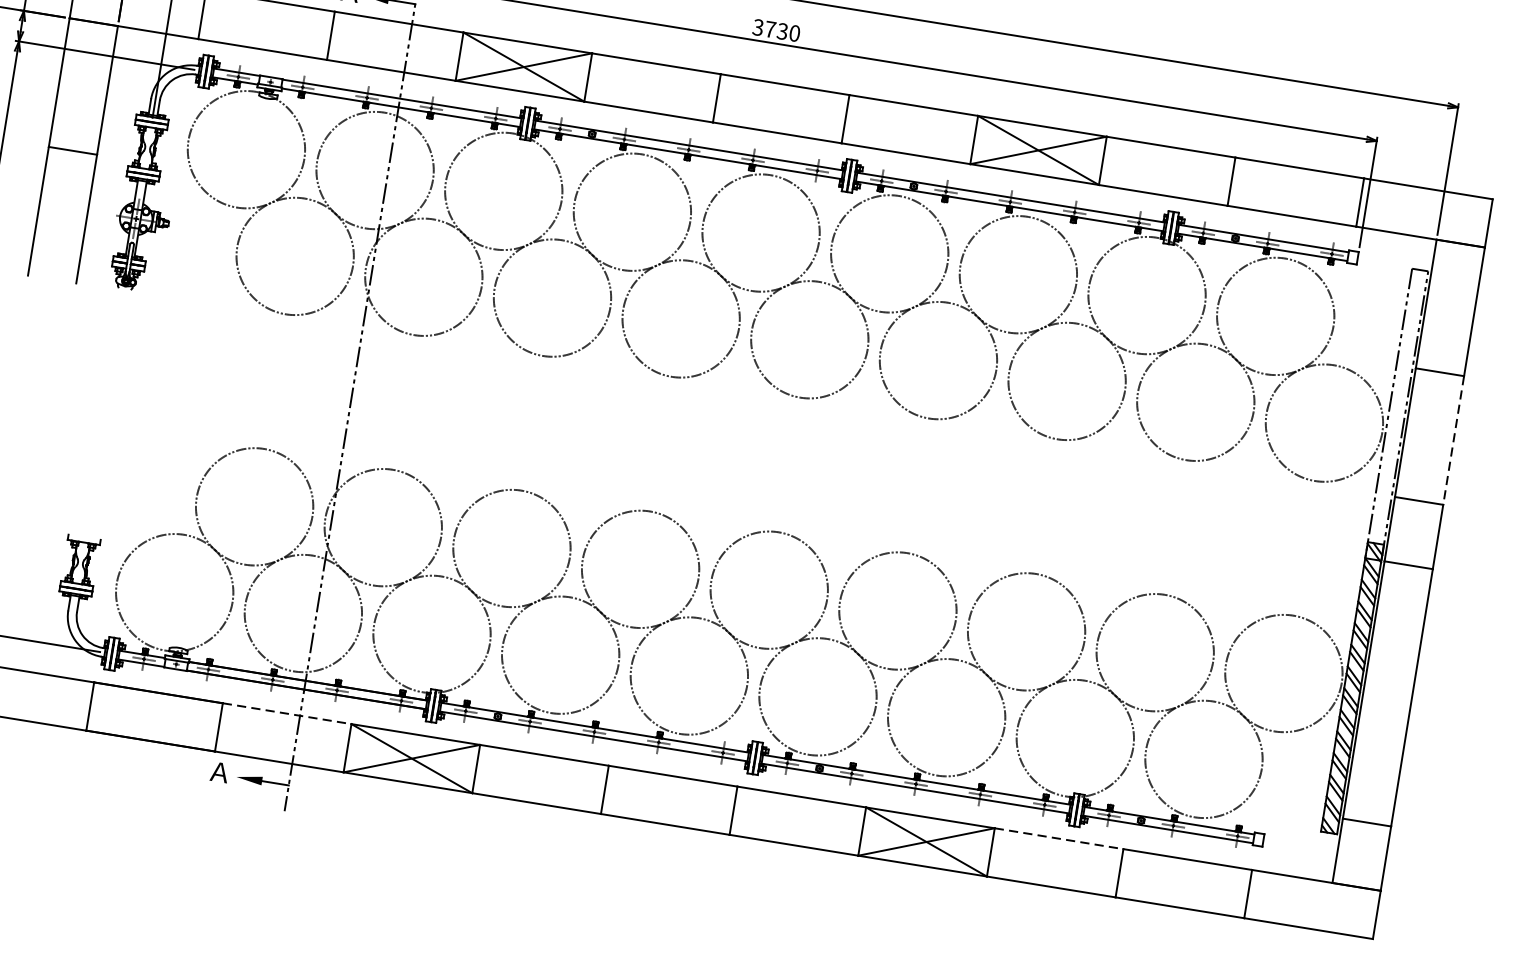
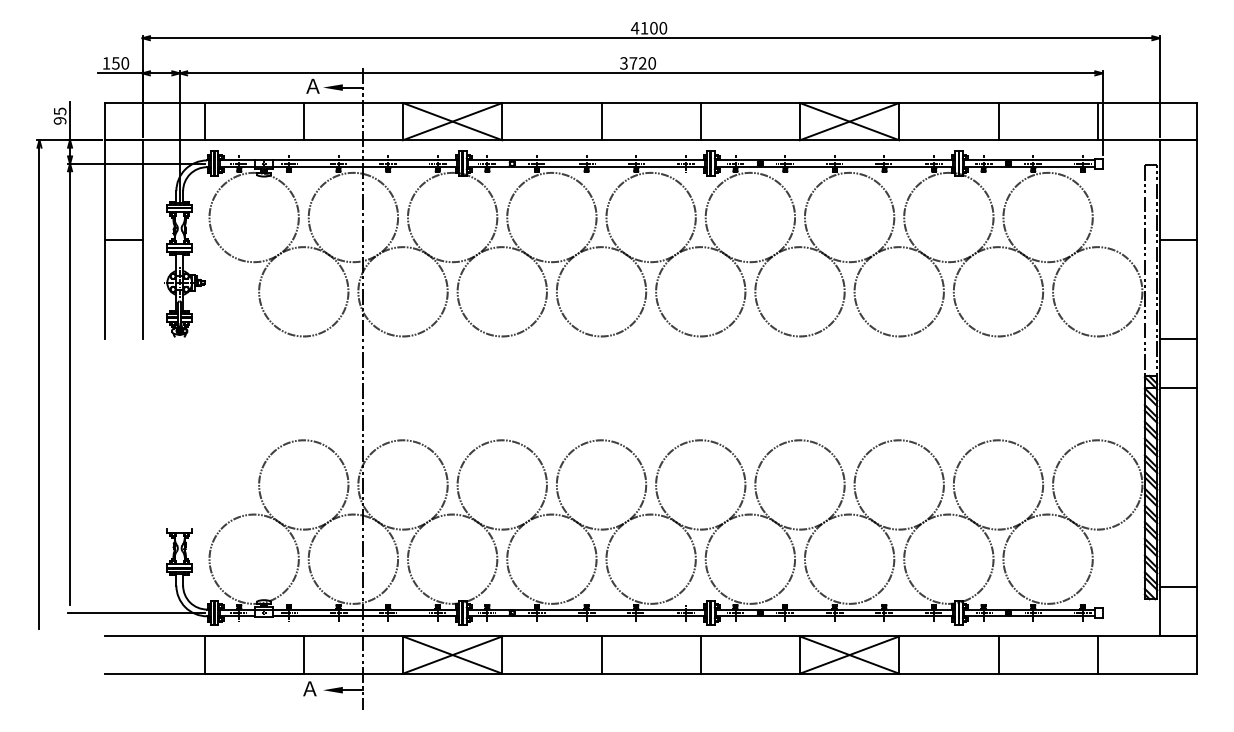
text: (782, 31) -> (642, 63), 3730 -> 3720
line: (1452, 440) -> (1196, 289), dashed -> solid
line: (287, 713) -> (353, 636), dashed -> solid
line: (1058, 838) -> (948, 636), dashed -> solid

